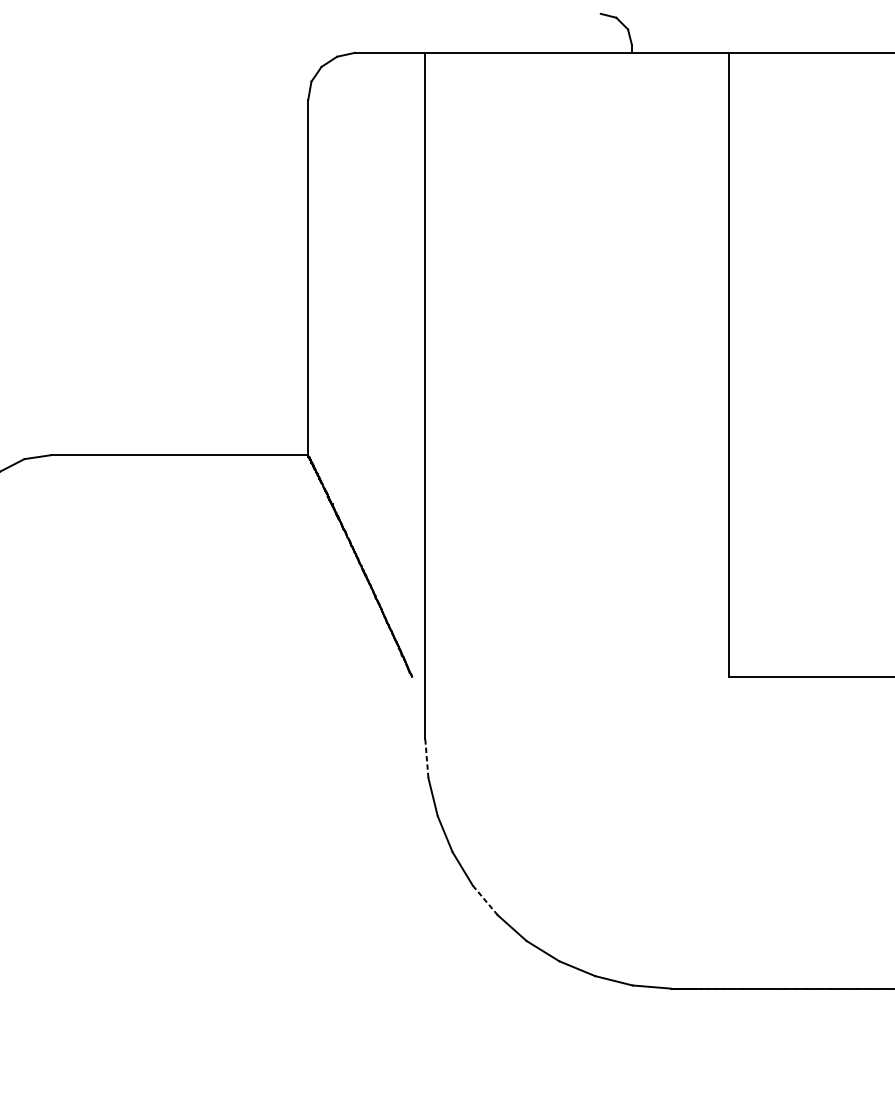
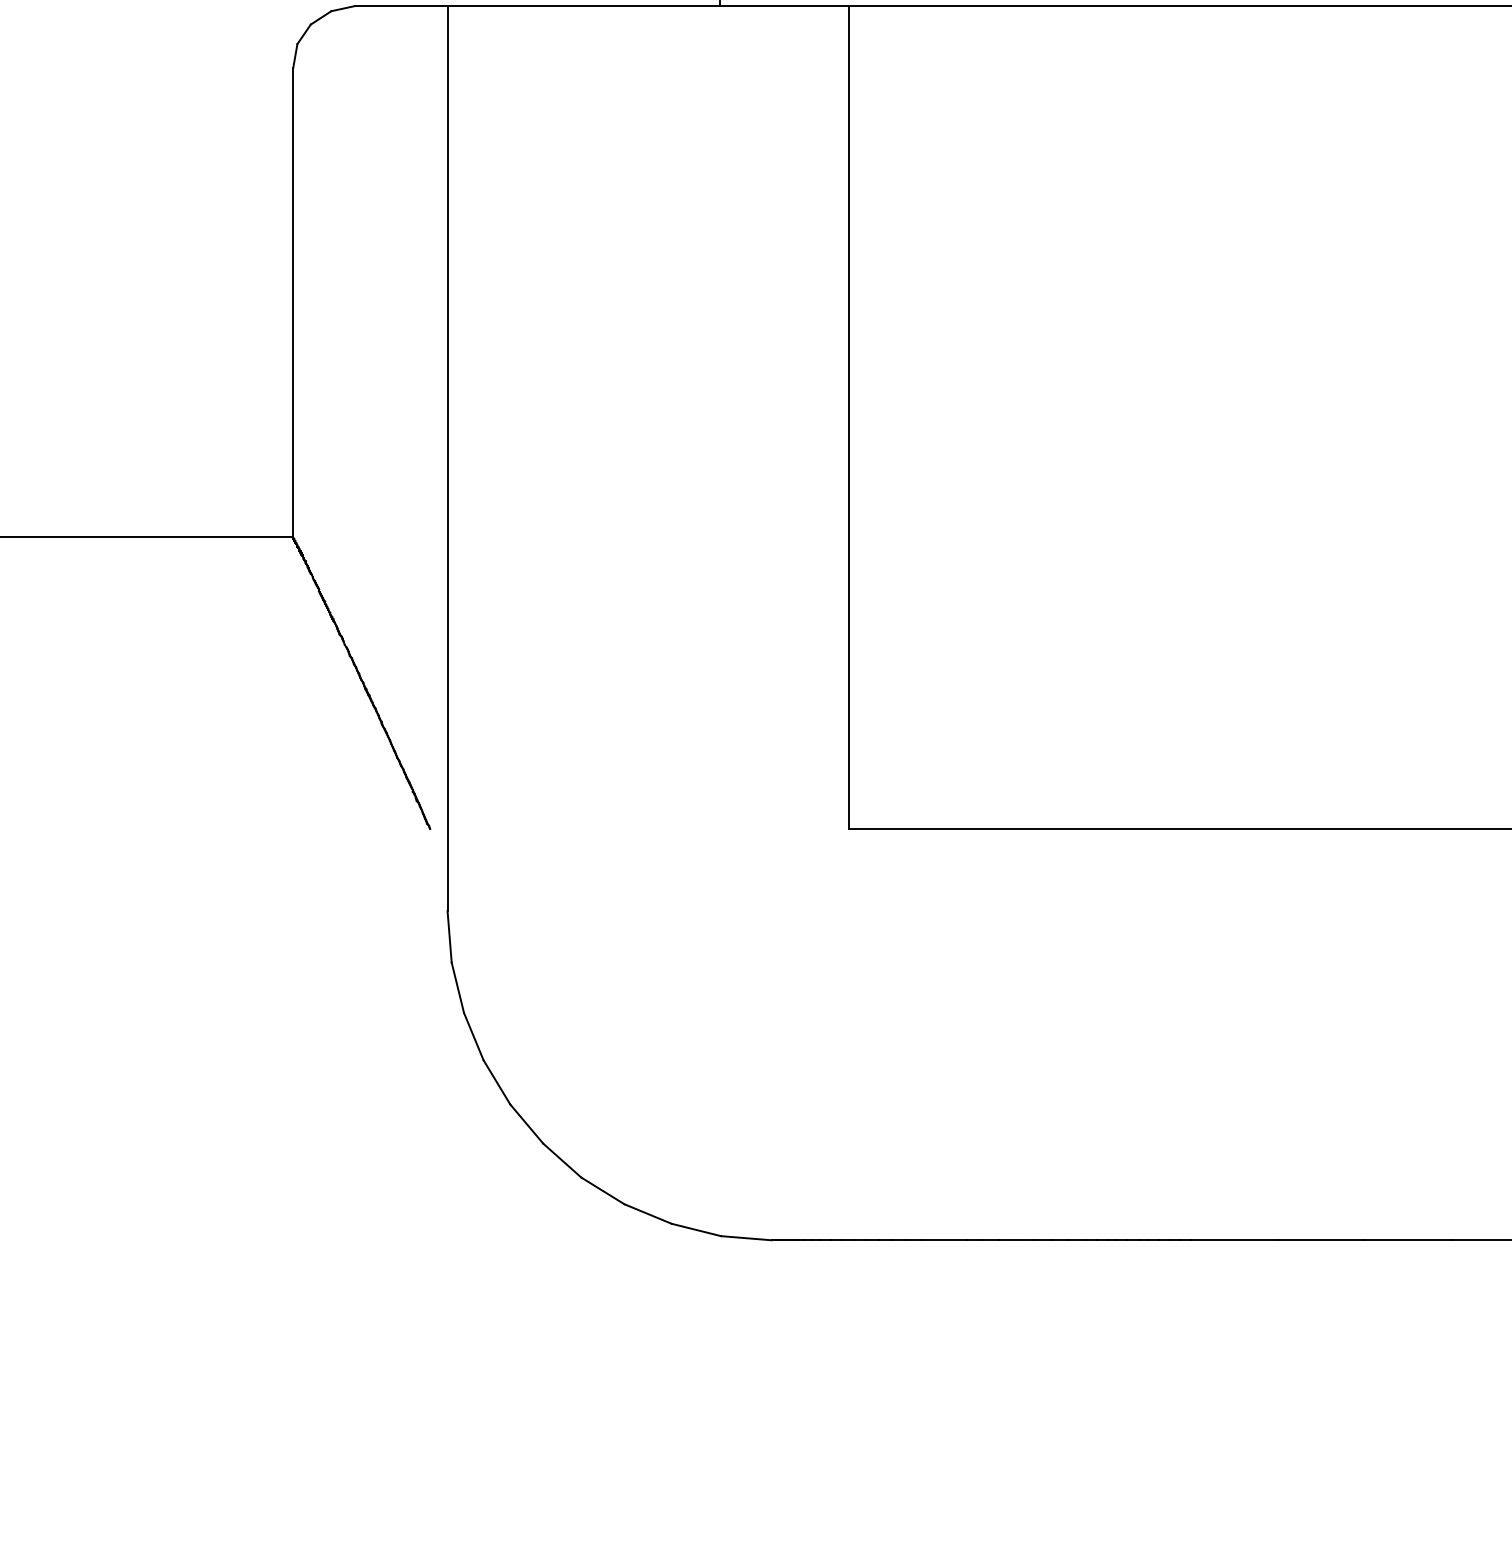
line: (426, 758) -> (449, 936), dashed -> solid
line: (485, 900) -> (526, 1124), dashed -> solid

